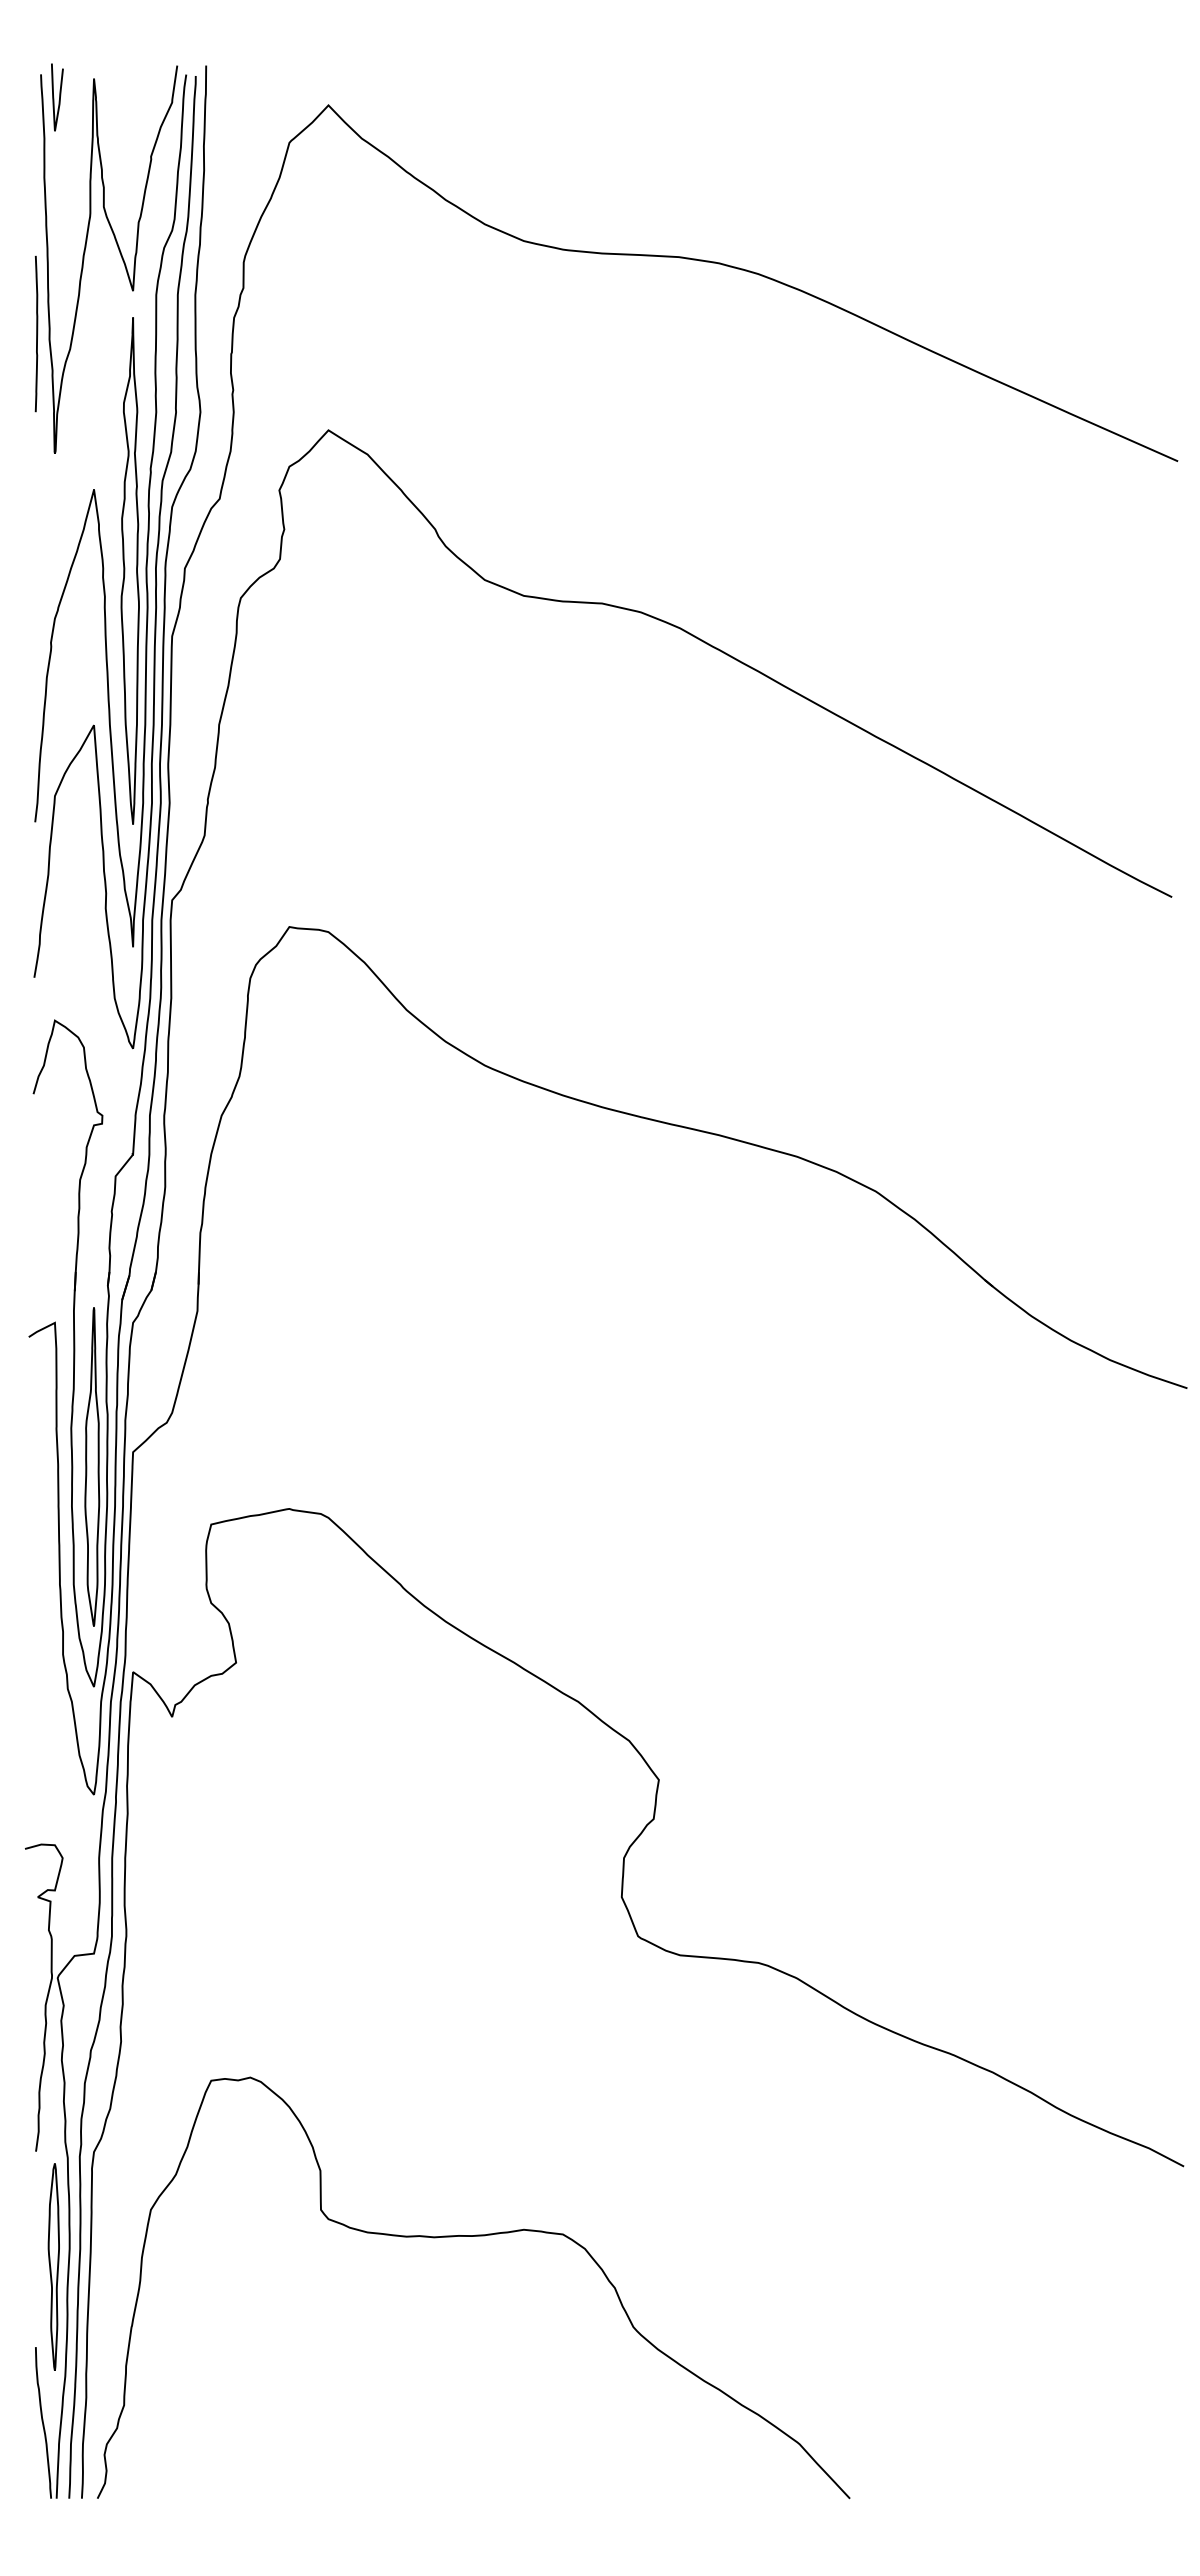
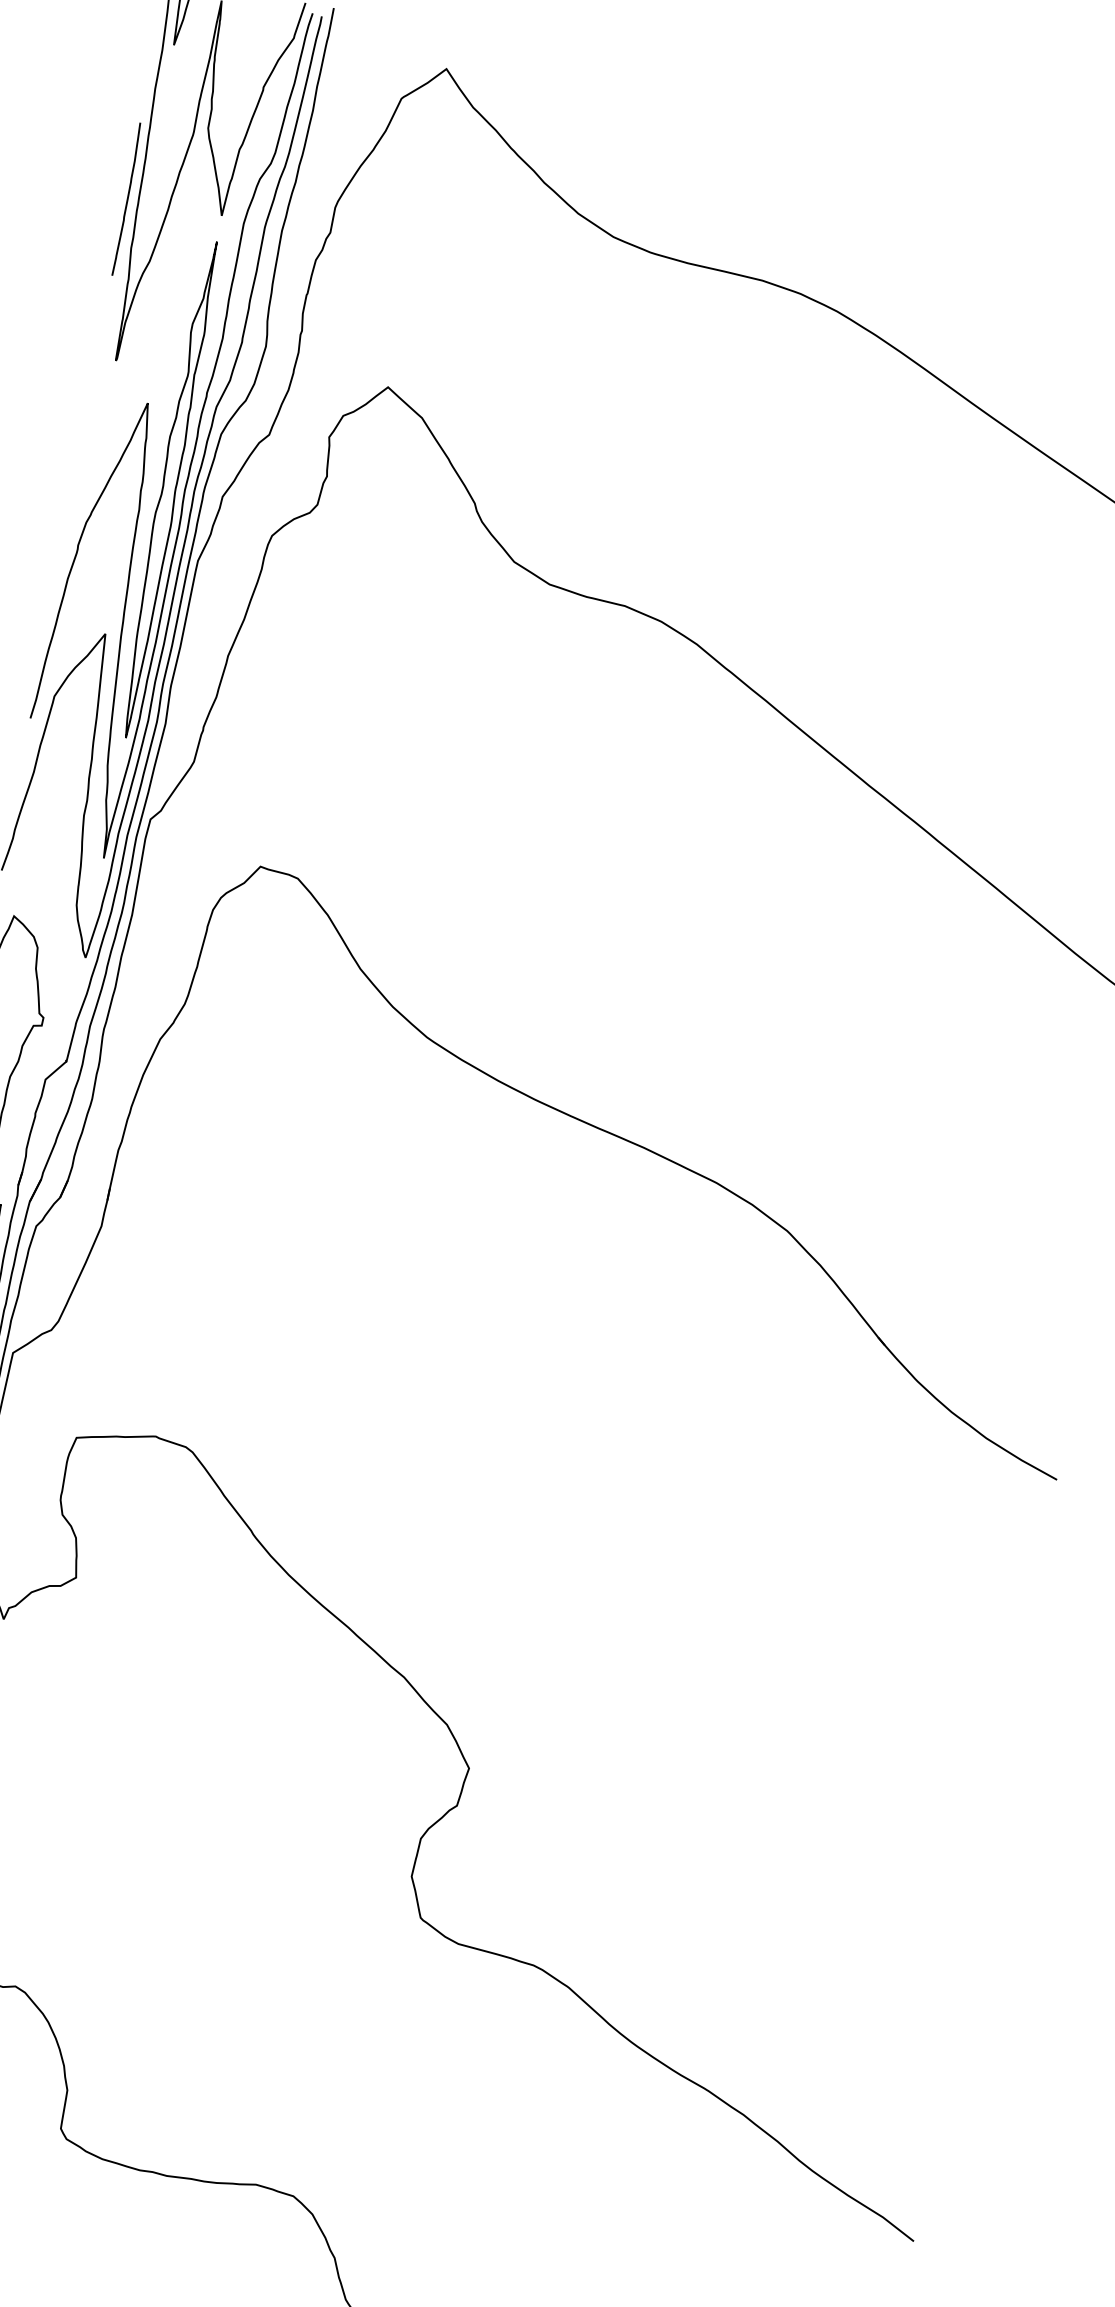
curve: (36, 334) -> (126, 199), moved

